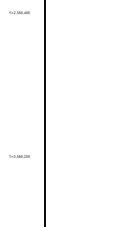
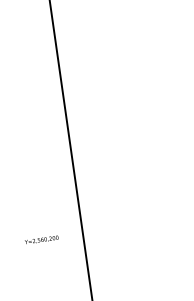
text: (19, 156) -> (41, 239), moved

